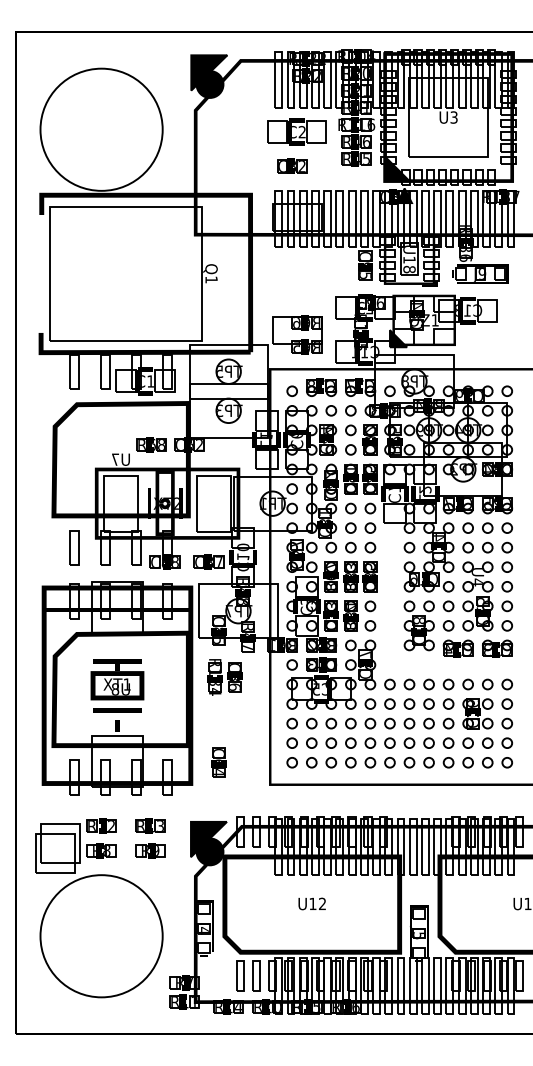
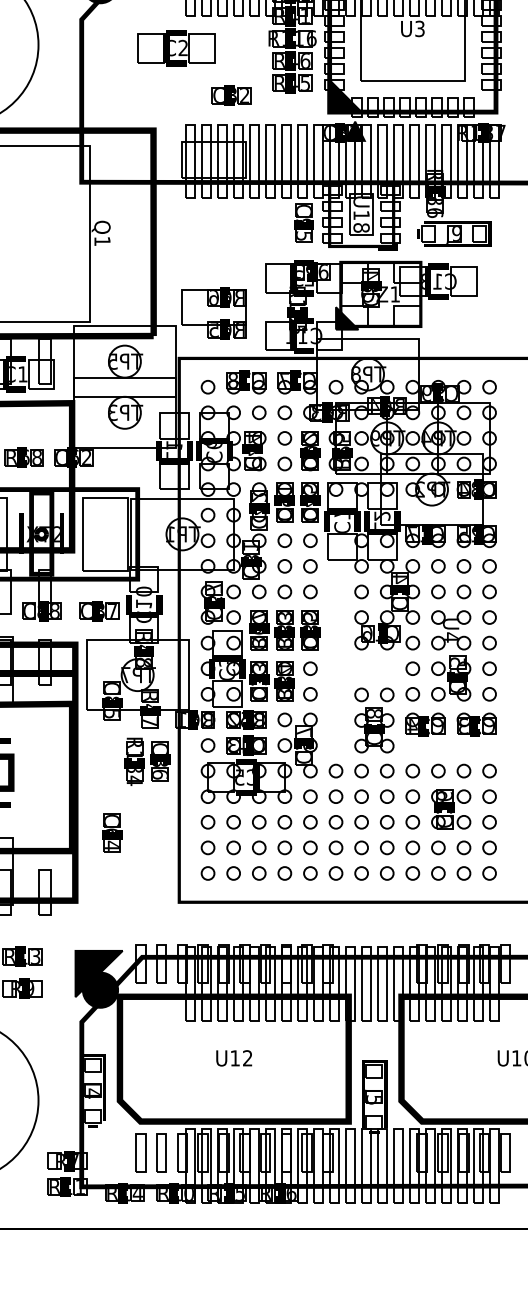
part: (296, 131) -> (175, 47), moved
part: (292, 165) -> (231, 94), moved
part: (418, 625) -> (373, 720), moved
part: (224, 677) -> (146, 761), moved
part: (218, 762) -> (111, 832), moved

